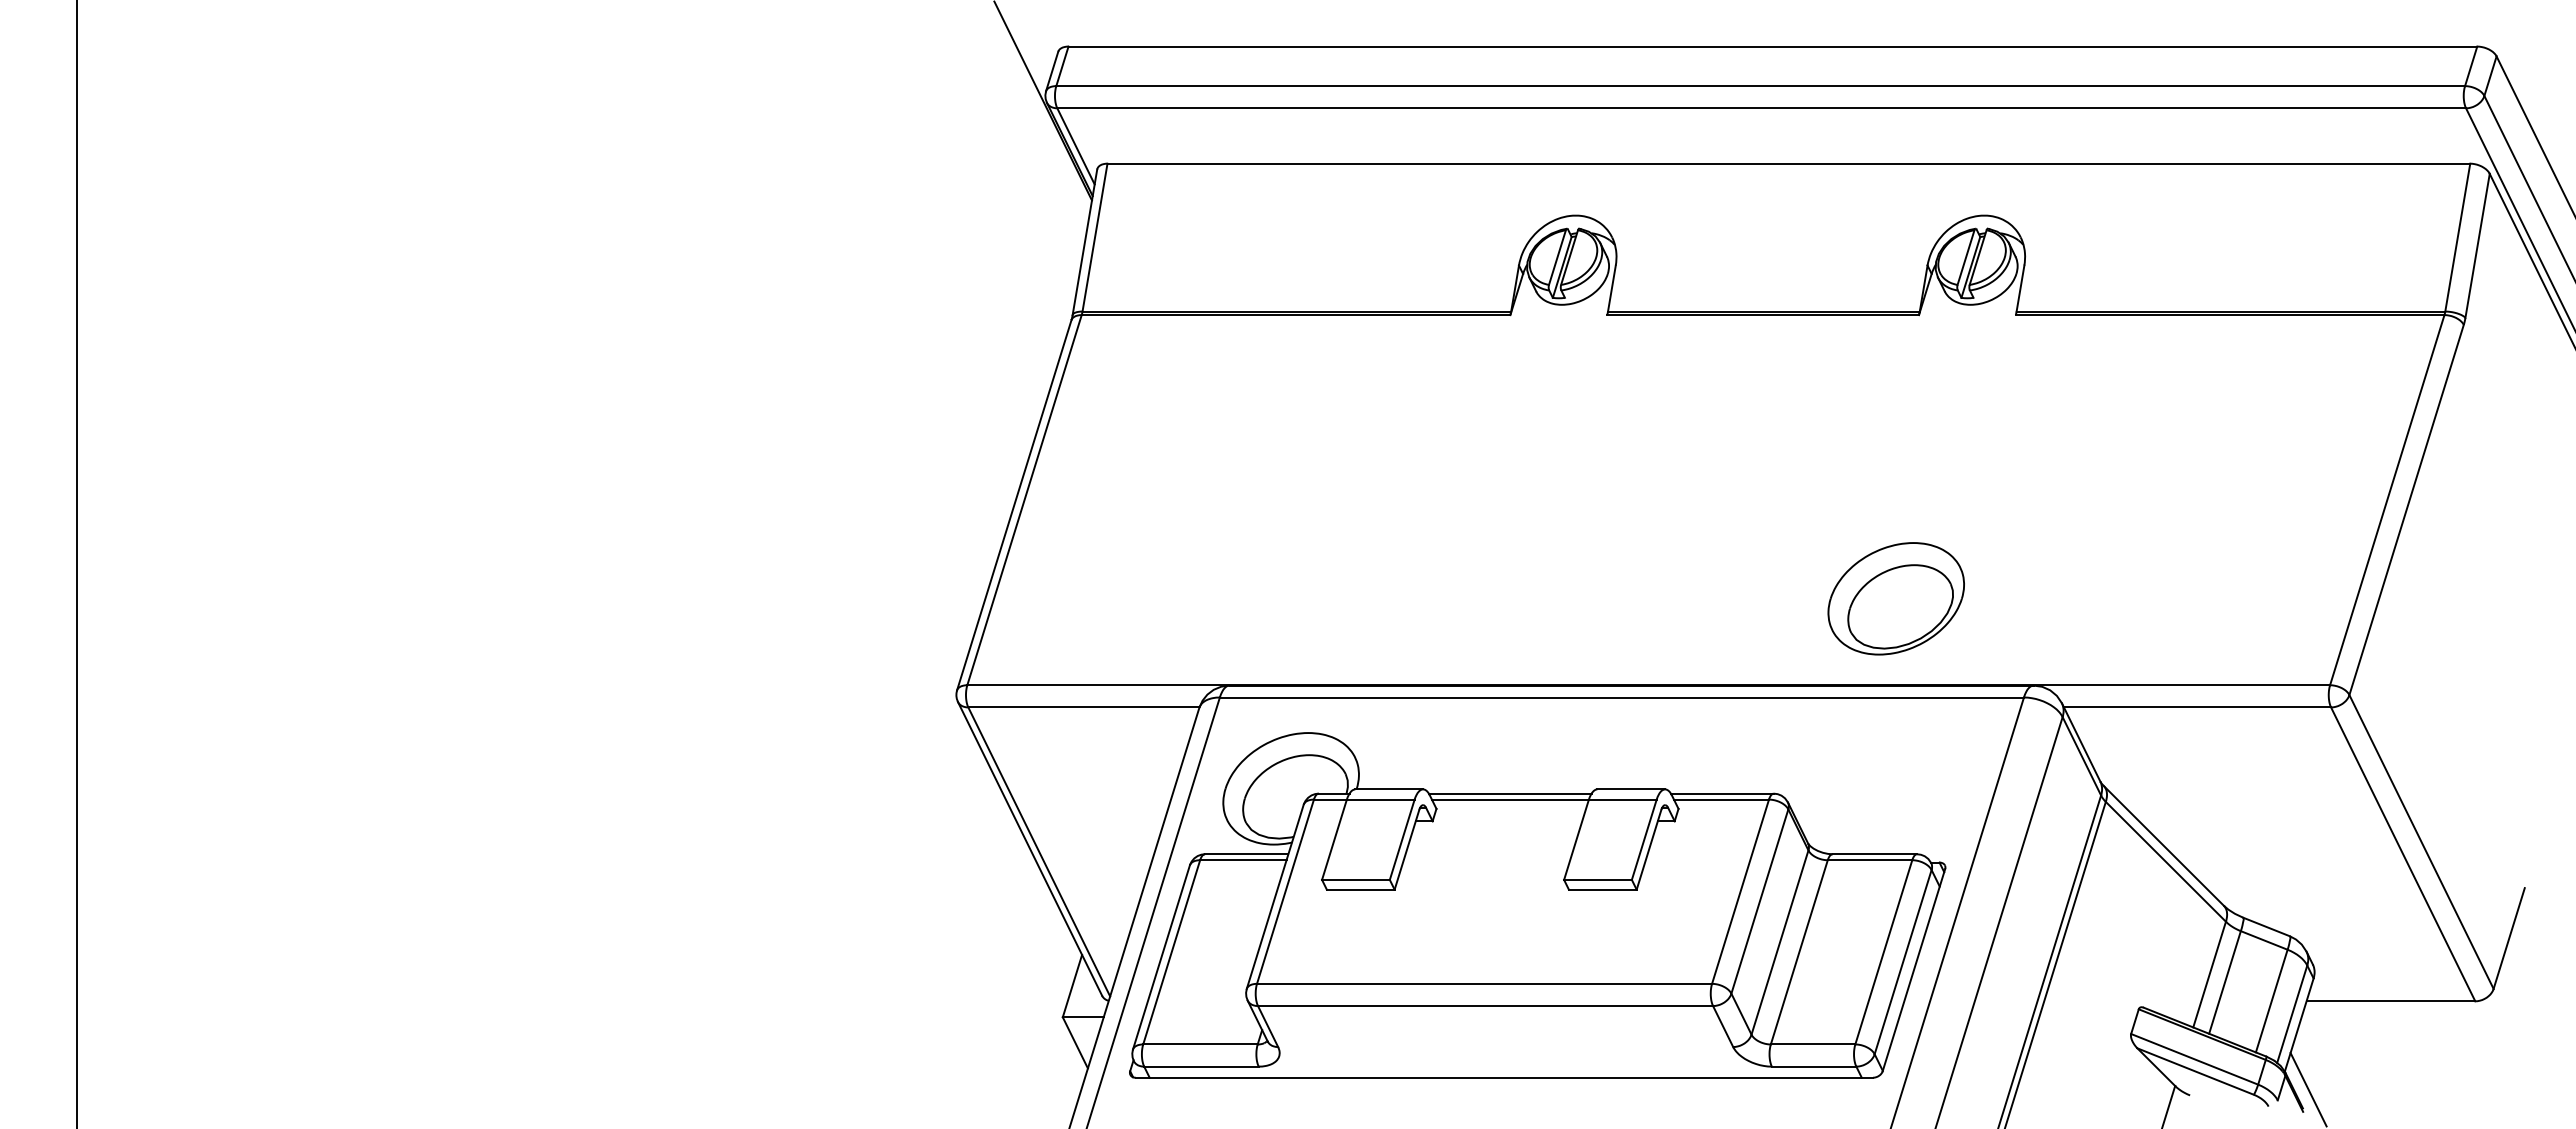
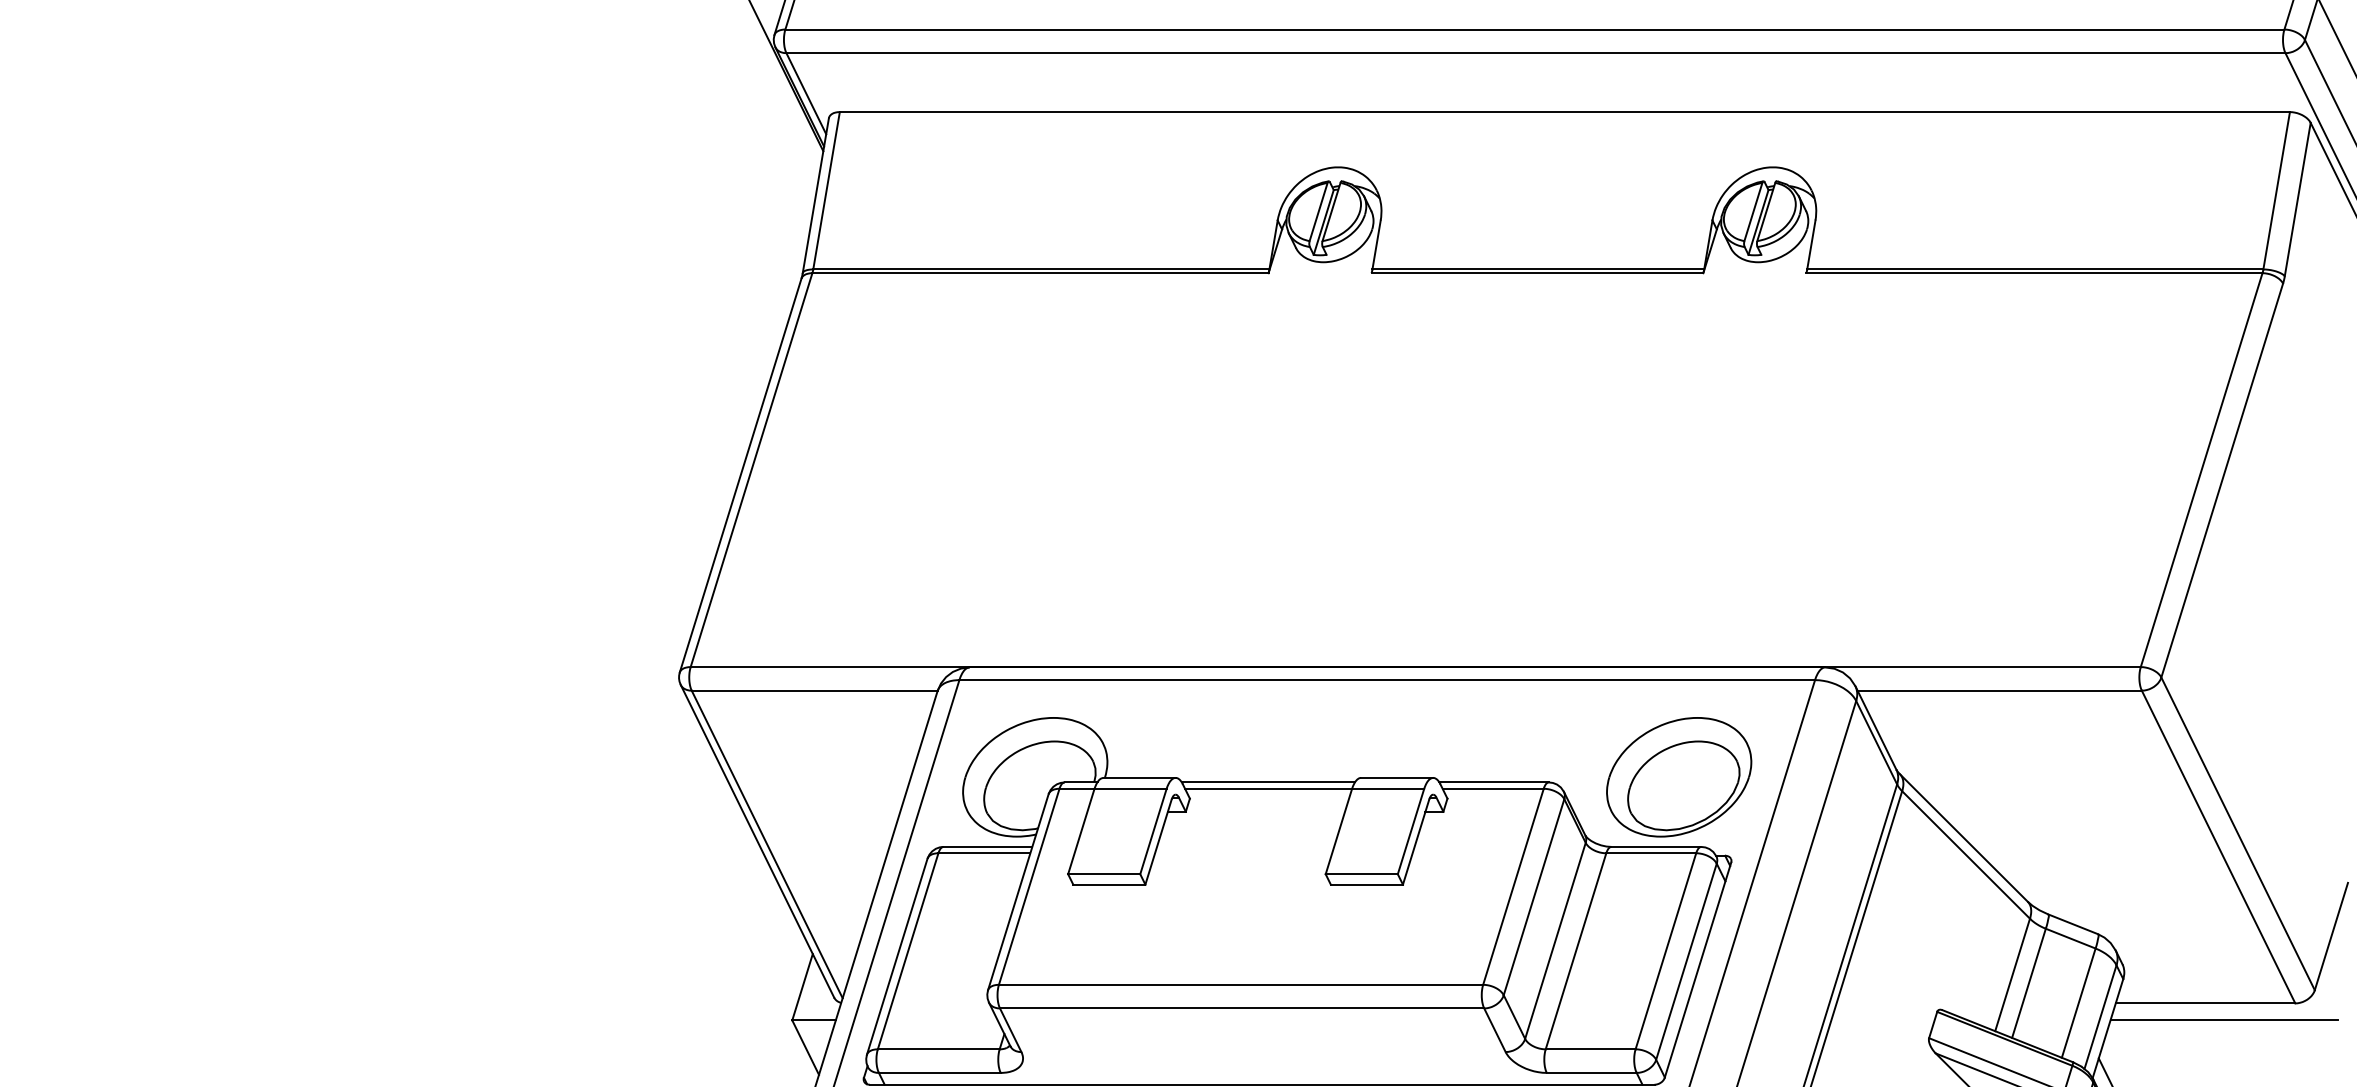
part: (1895, 598) -> (1678, 776), moved
line: (2408, 1017) -> (2224, 1020), added

